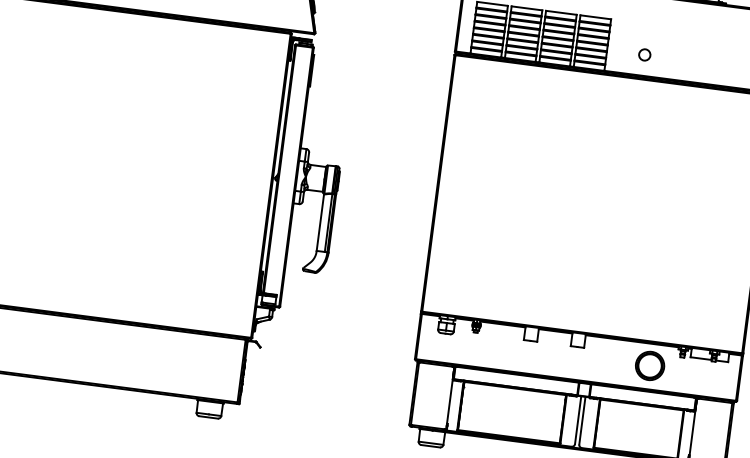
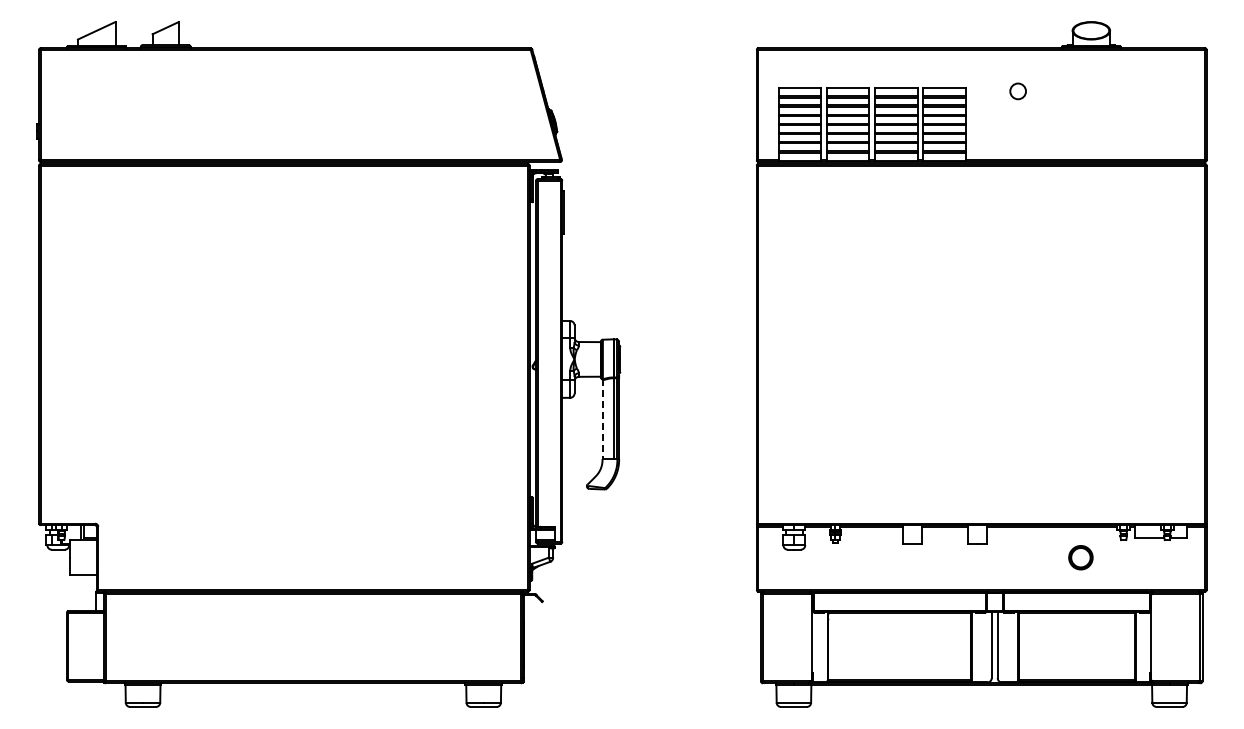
circle: (644, 54) -> (1017, 91), moved
line: (320, 222) -> (602, 419), solid -> dashed
part: (649, 365) -> (1080, 557), size x0.6

